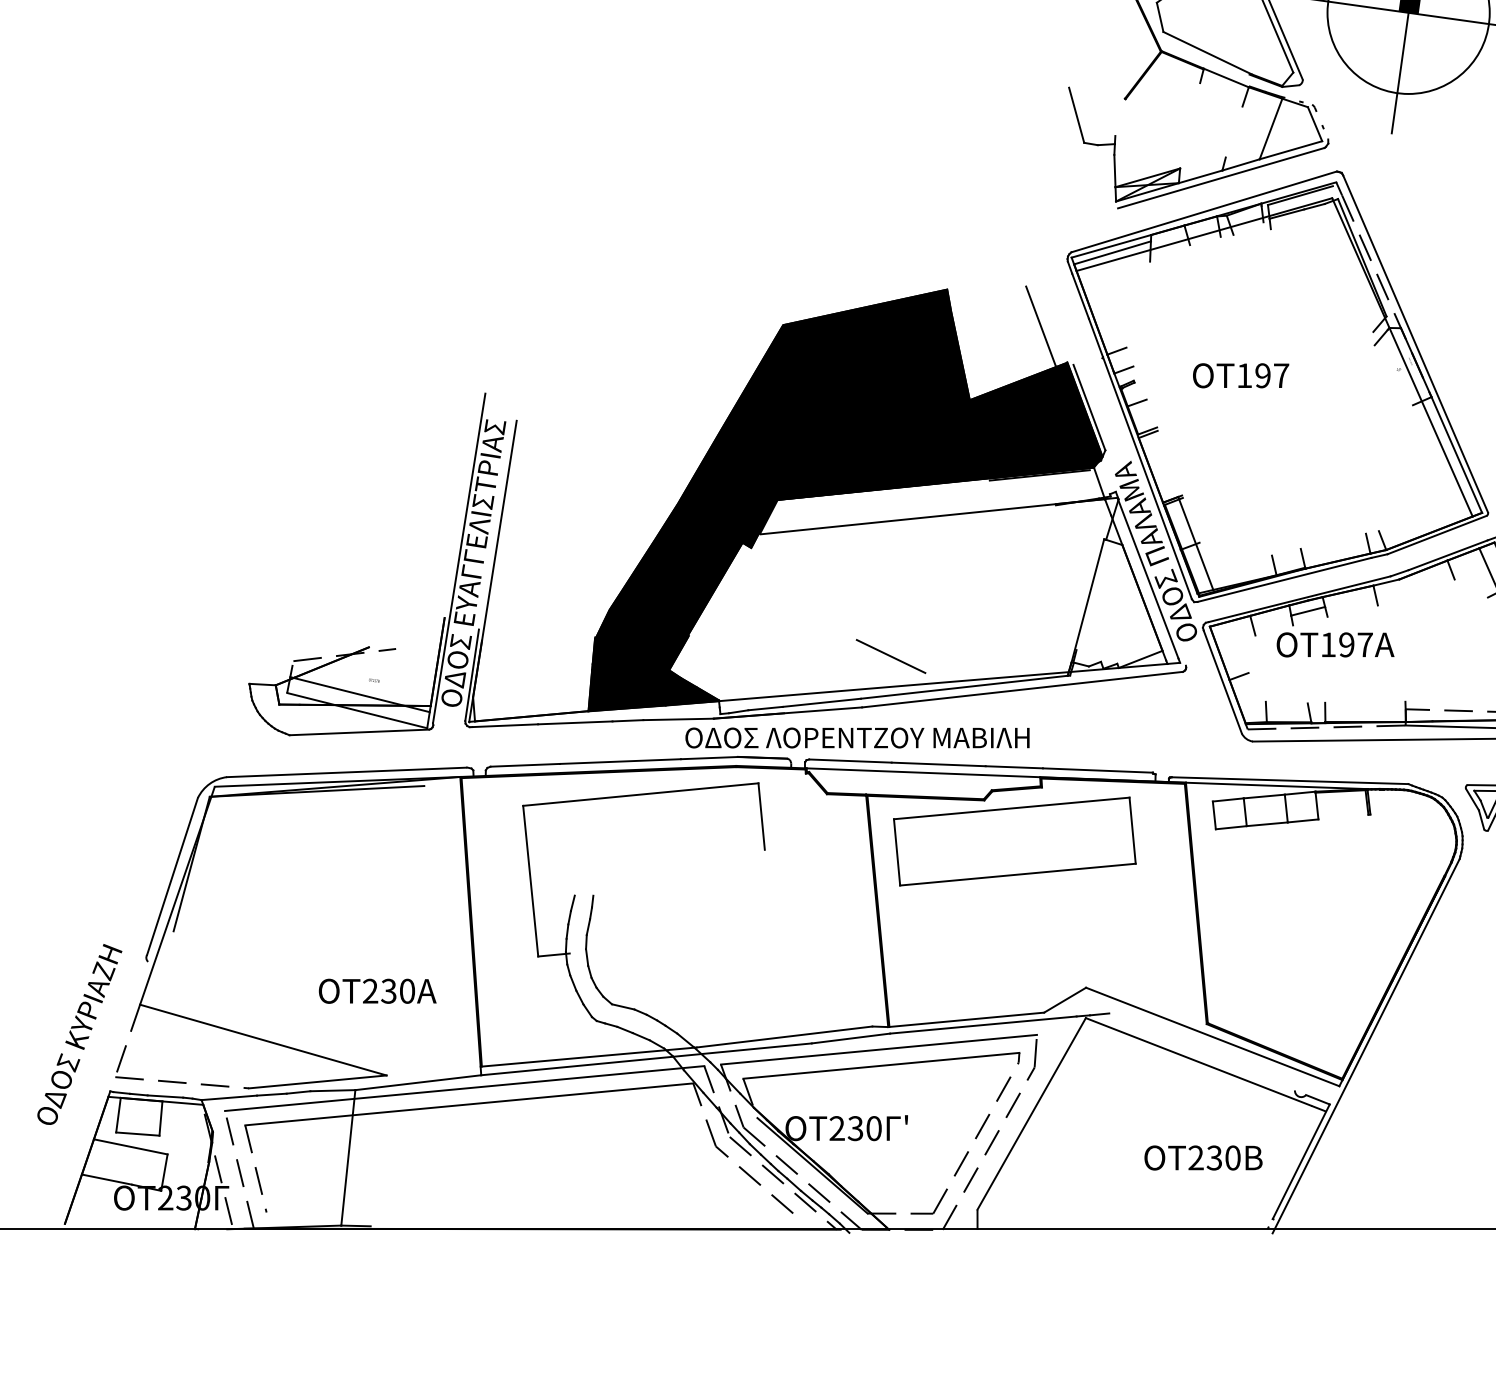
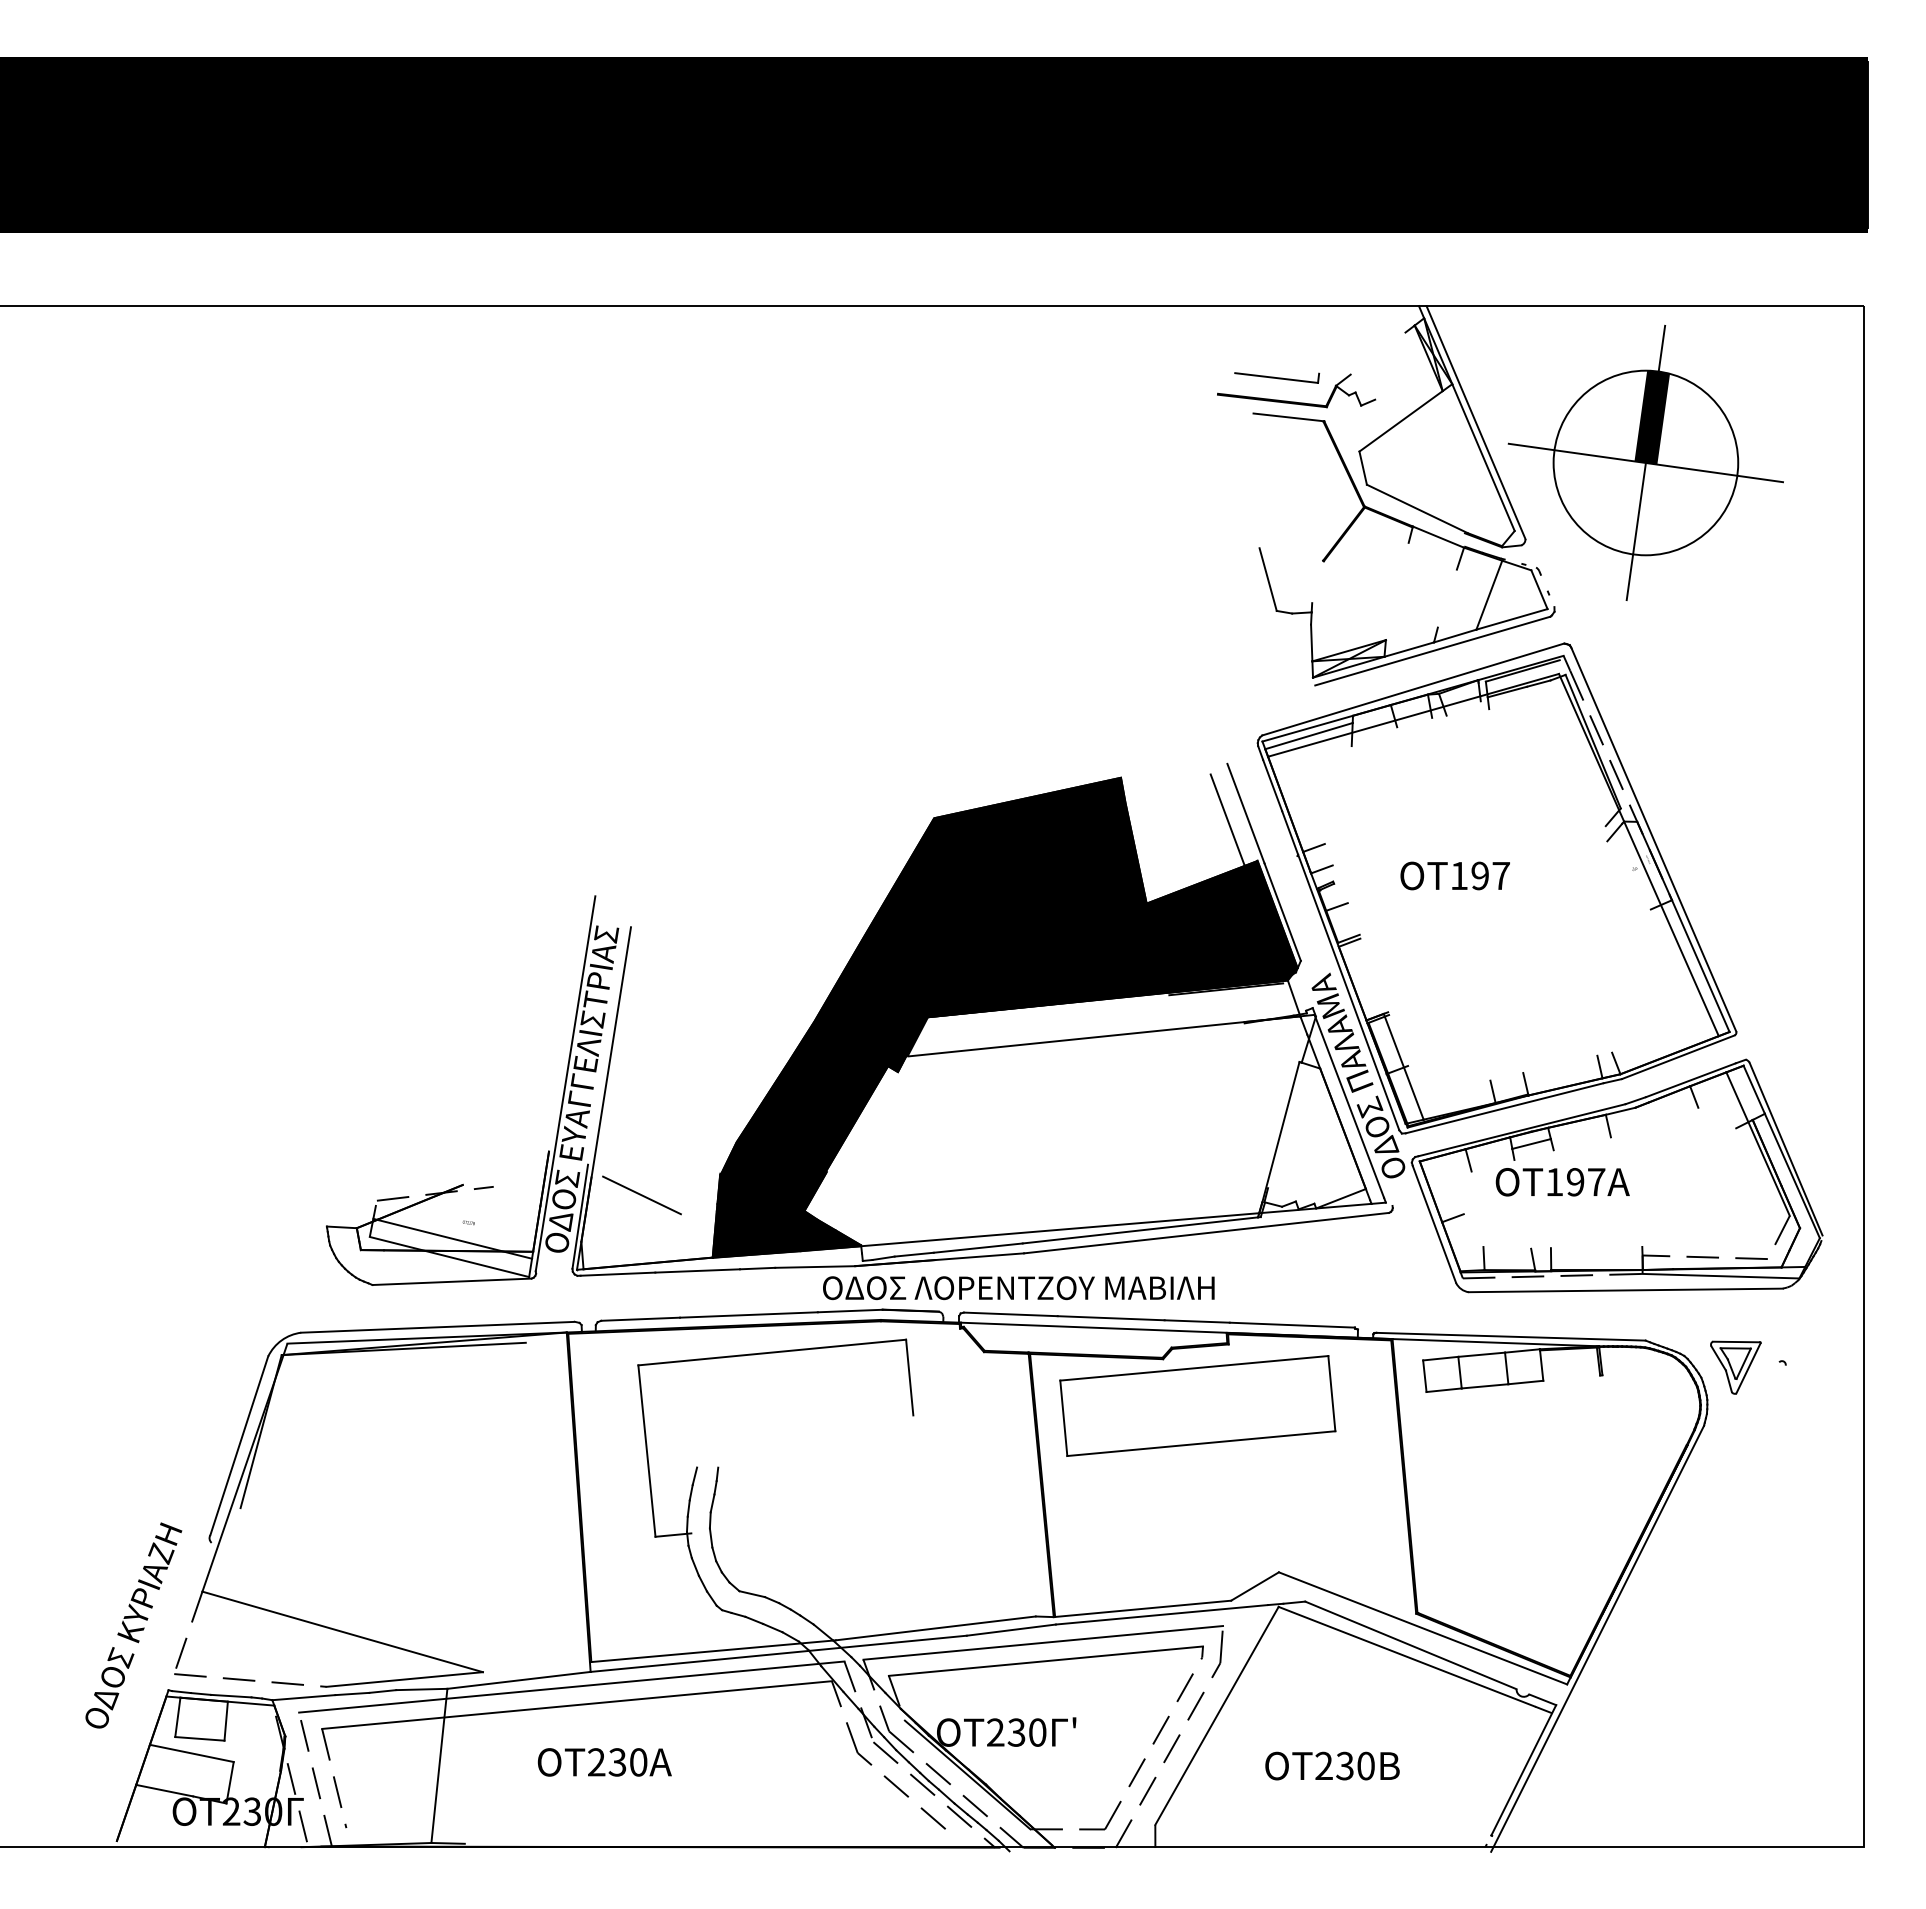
line: (1056, 320) -> (1245, 813), added
line: (890, 656) -> (641, 1195), moved
text: (377, 991) -> (604, 1762), moved
line: (1201, 1052) -> (1410, 1645), added
text: (1203, 1157) -> (1332, 1765), moved

